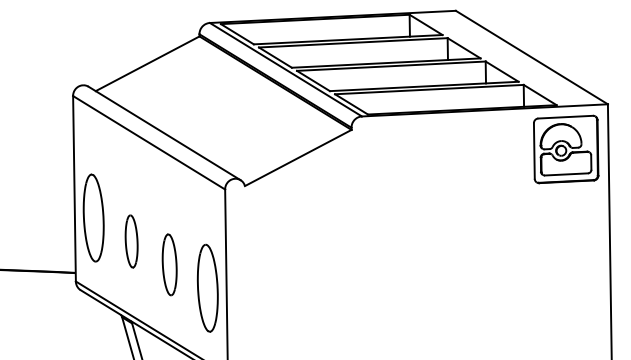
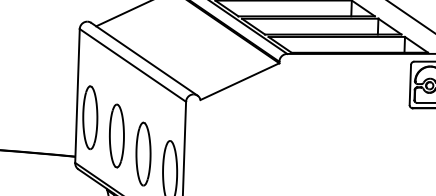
part: (131, 241) -> (116, 135), size x1.67
part: (169, 264) -> (143, 153), size x1.43

